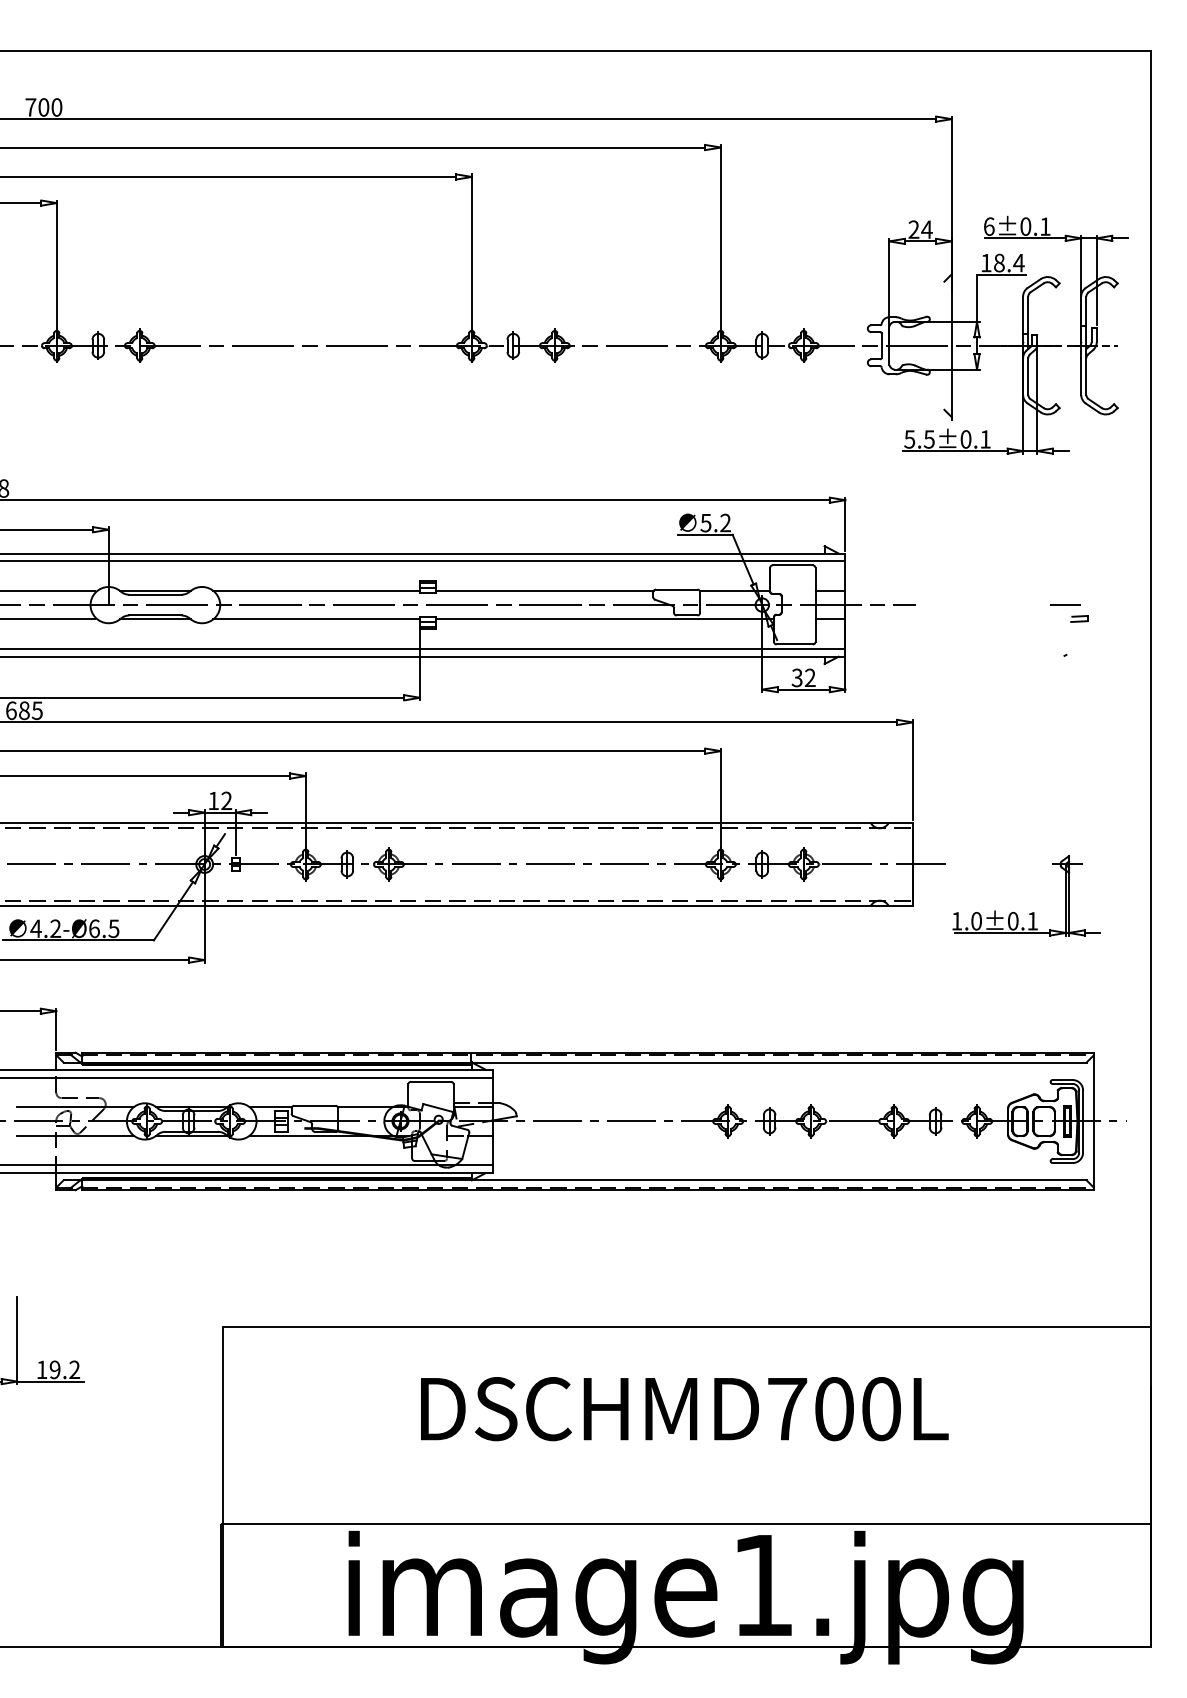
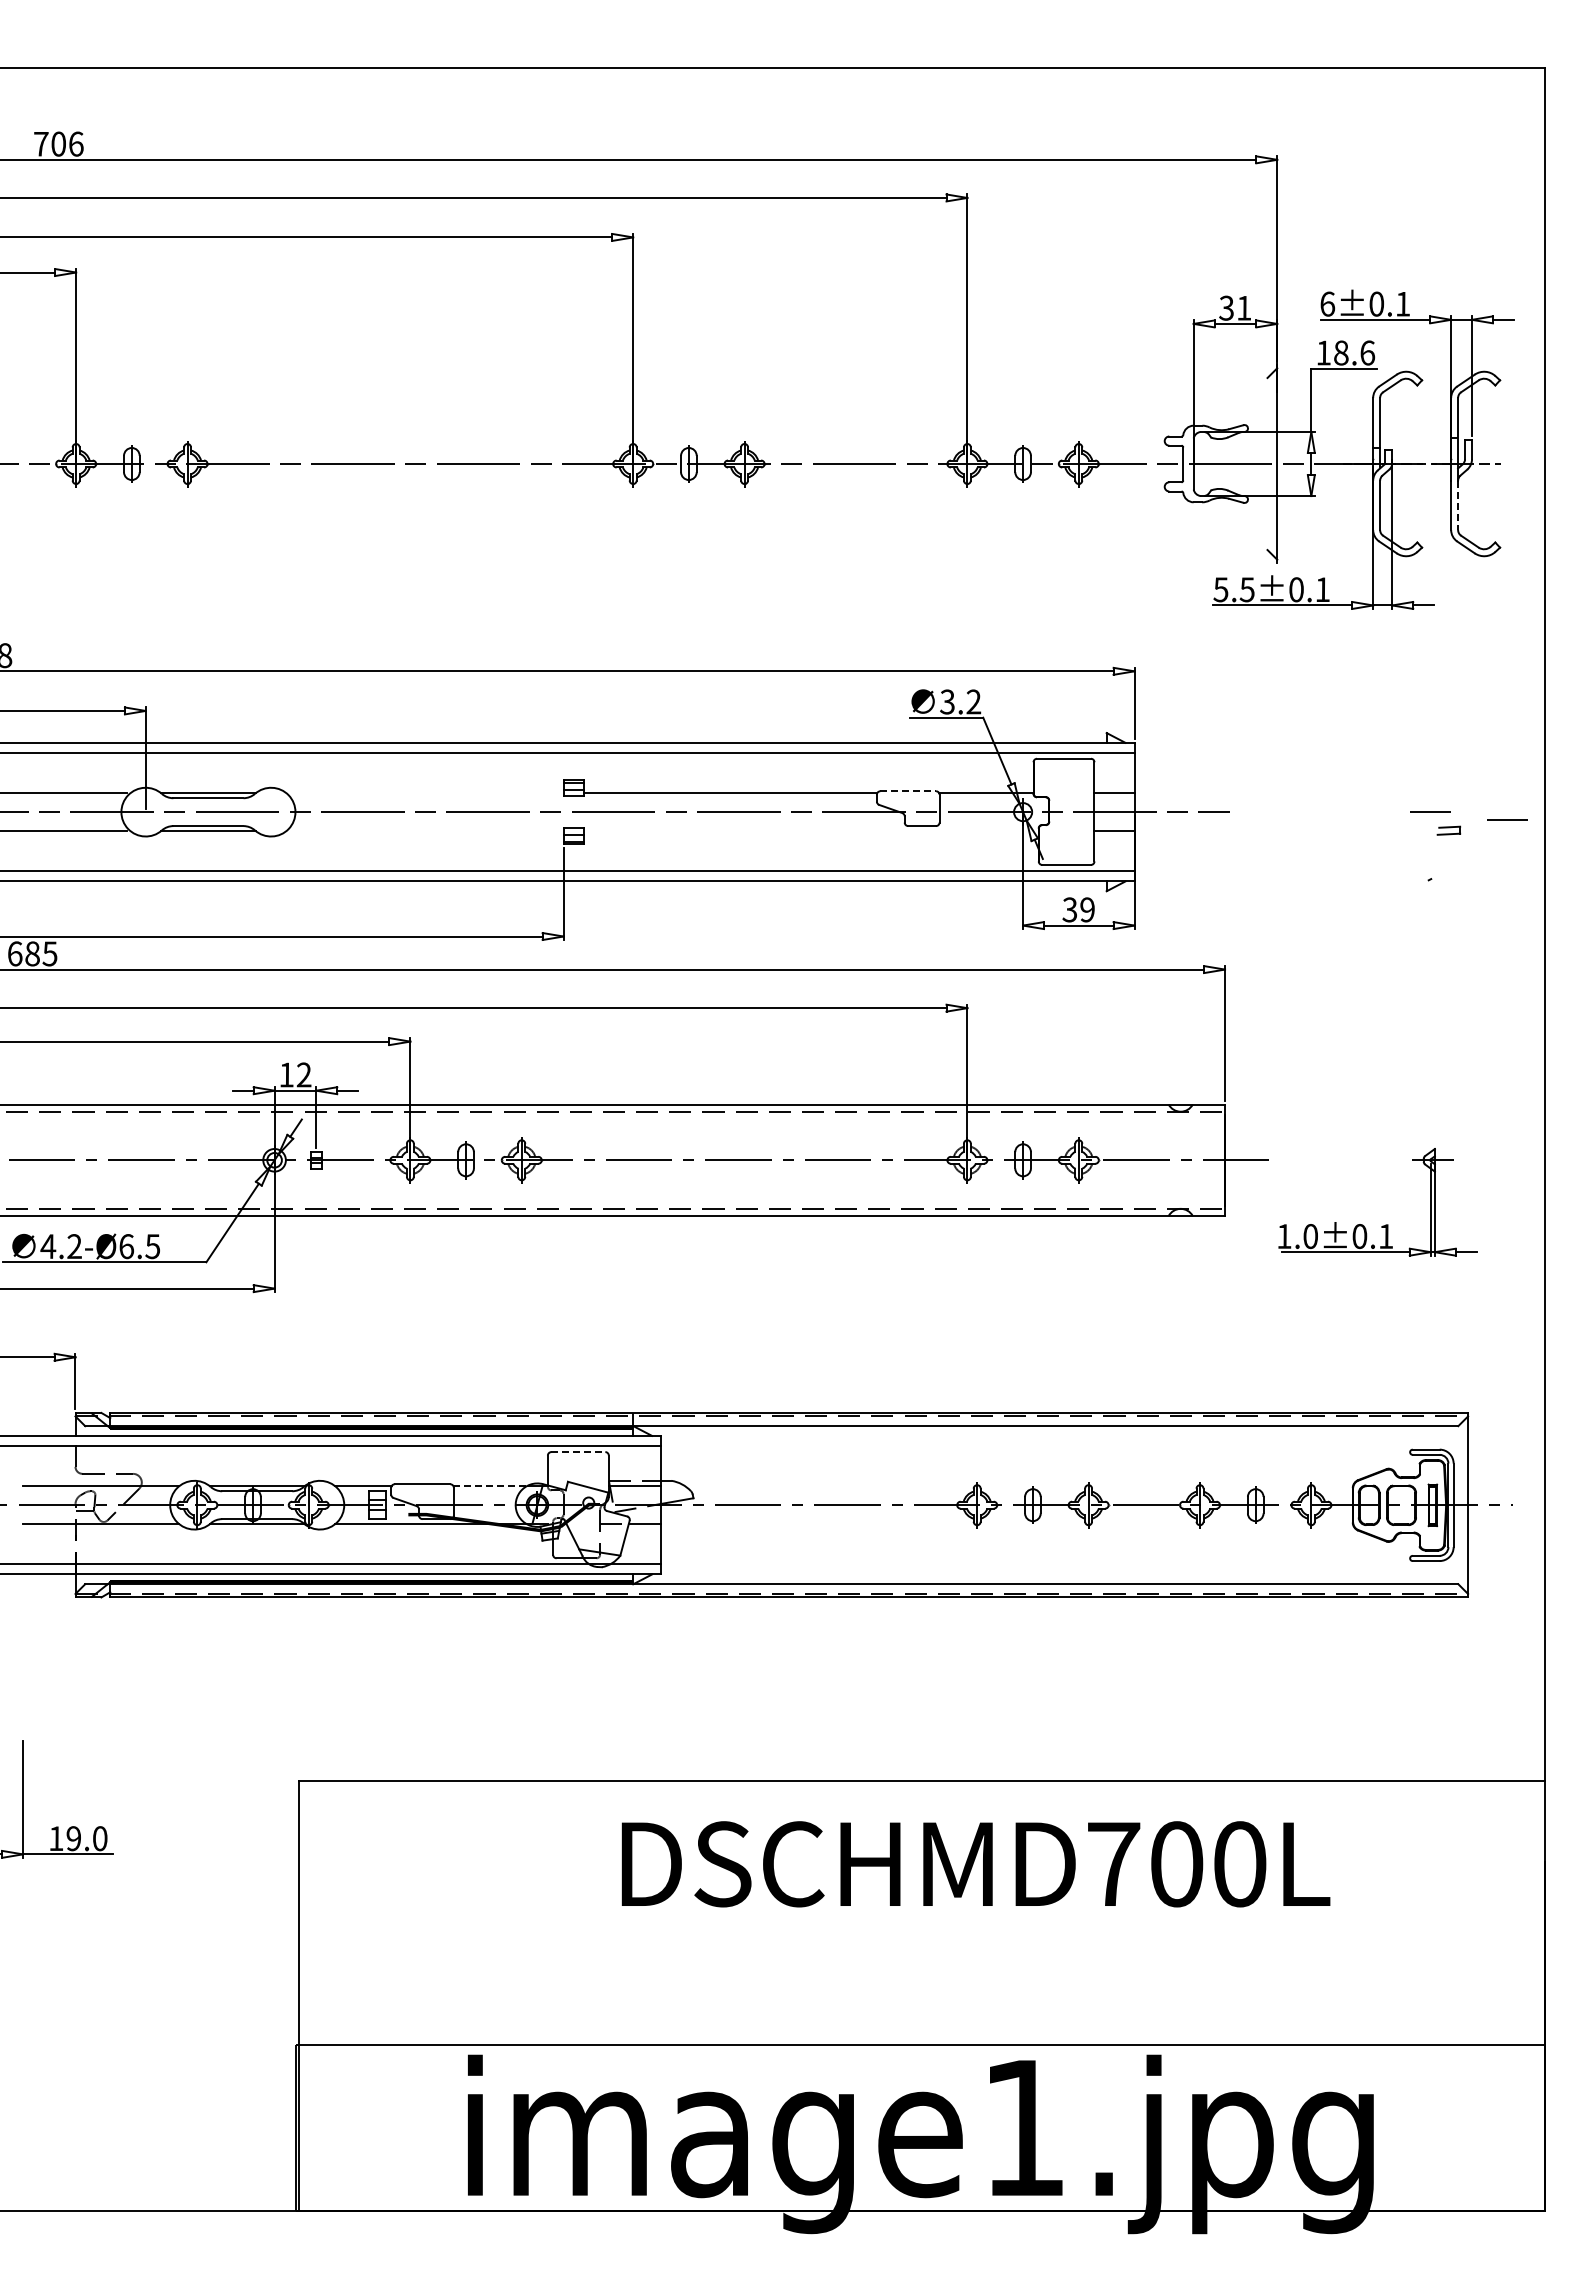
text: (57, 106) -> (76, 143), 700 -> 706
text: (920, 229) -> (1235, 308), 24 -> 31
text: (1018, 262) -> (1367, 352), 18.4 -> 18.6
line: (1086, 376) -> (1458, 505), solid -> dashed
text: (705, 522) -> (947, 701), 5.2 -> 3.2
line: (676, 589) -> (908, 791), solid -> dashed
line: (316, 591) -> (424, 793), removed
line: (1123, 610) -> (1507, 819), added
line: (316, 619) -> (424, 831), removed
line: (604, 619) -> (811, 831), removed
text: (810, 677) -> (1087, 909), 32 -> 39
line: (431, 1082) -> (578, 1452), solid -> dashed
line: (365, 1107) -> (490, 1486), solid -> dashed
text: (74, 1369) -> (99, 1838), 19.2 -> 19.0
text: (684, 1409) -> (975, 1864), moved

